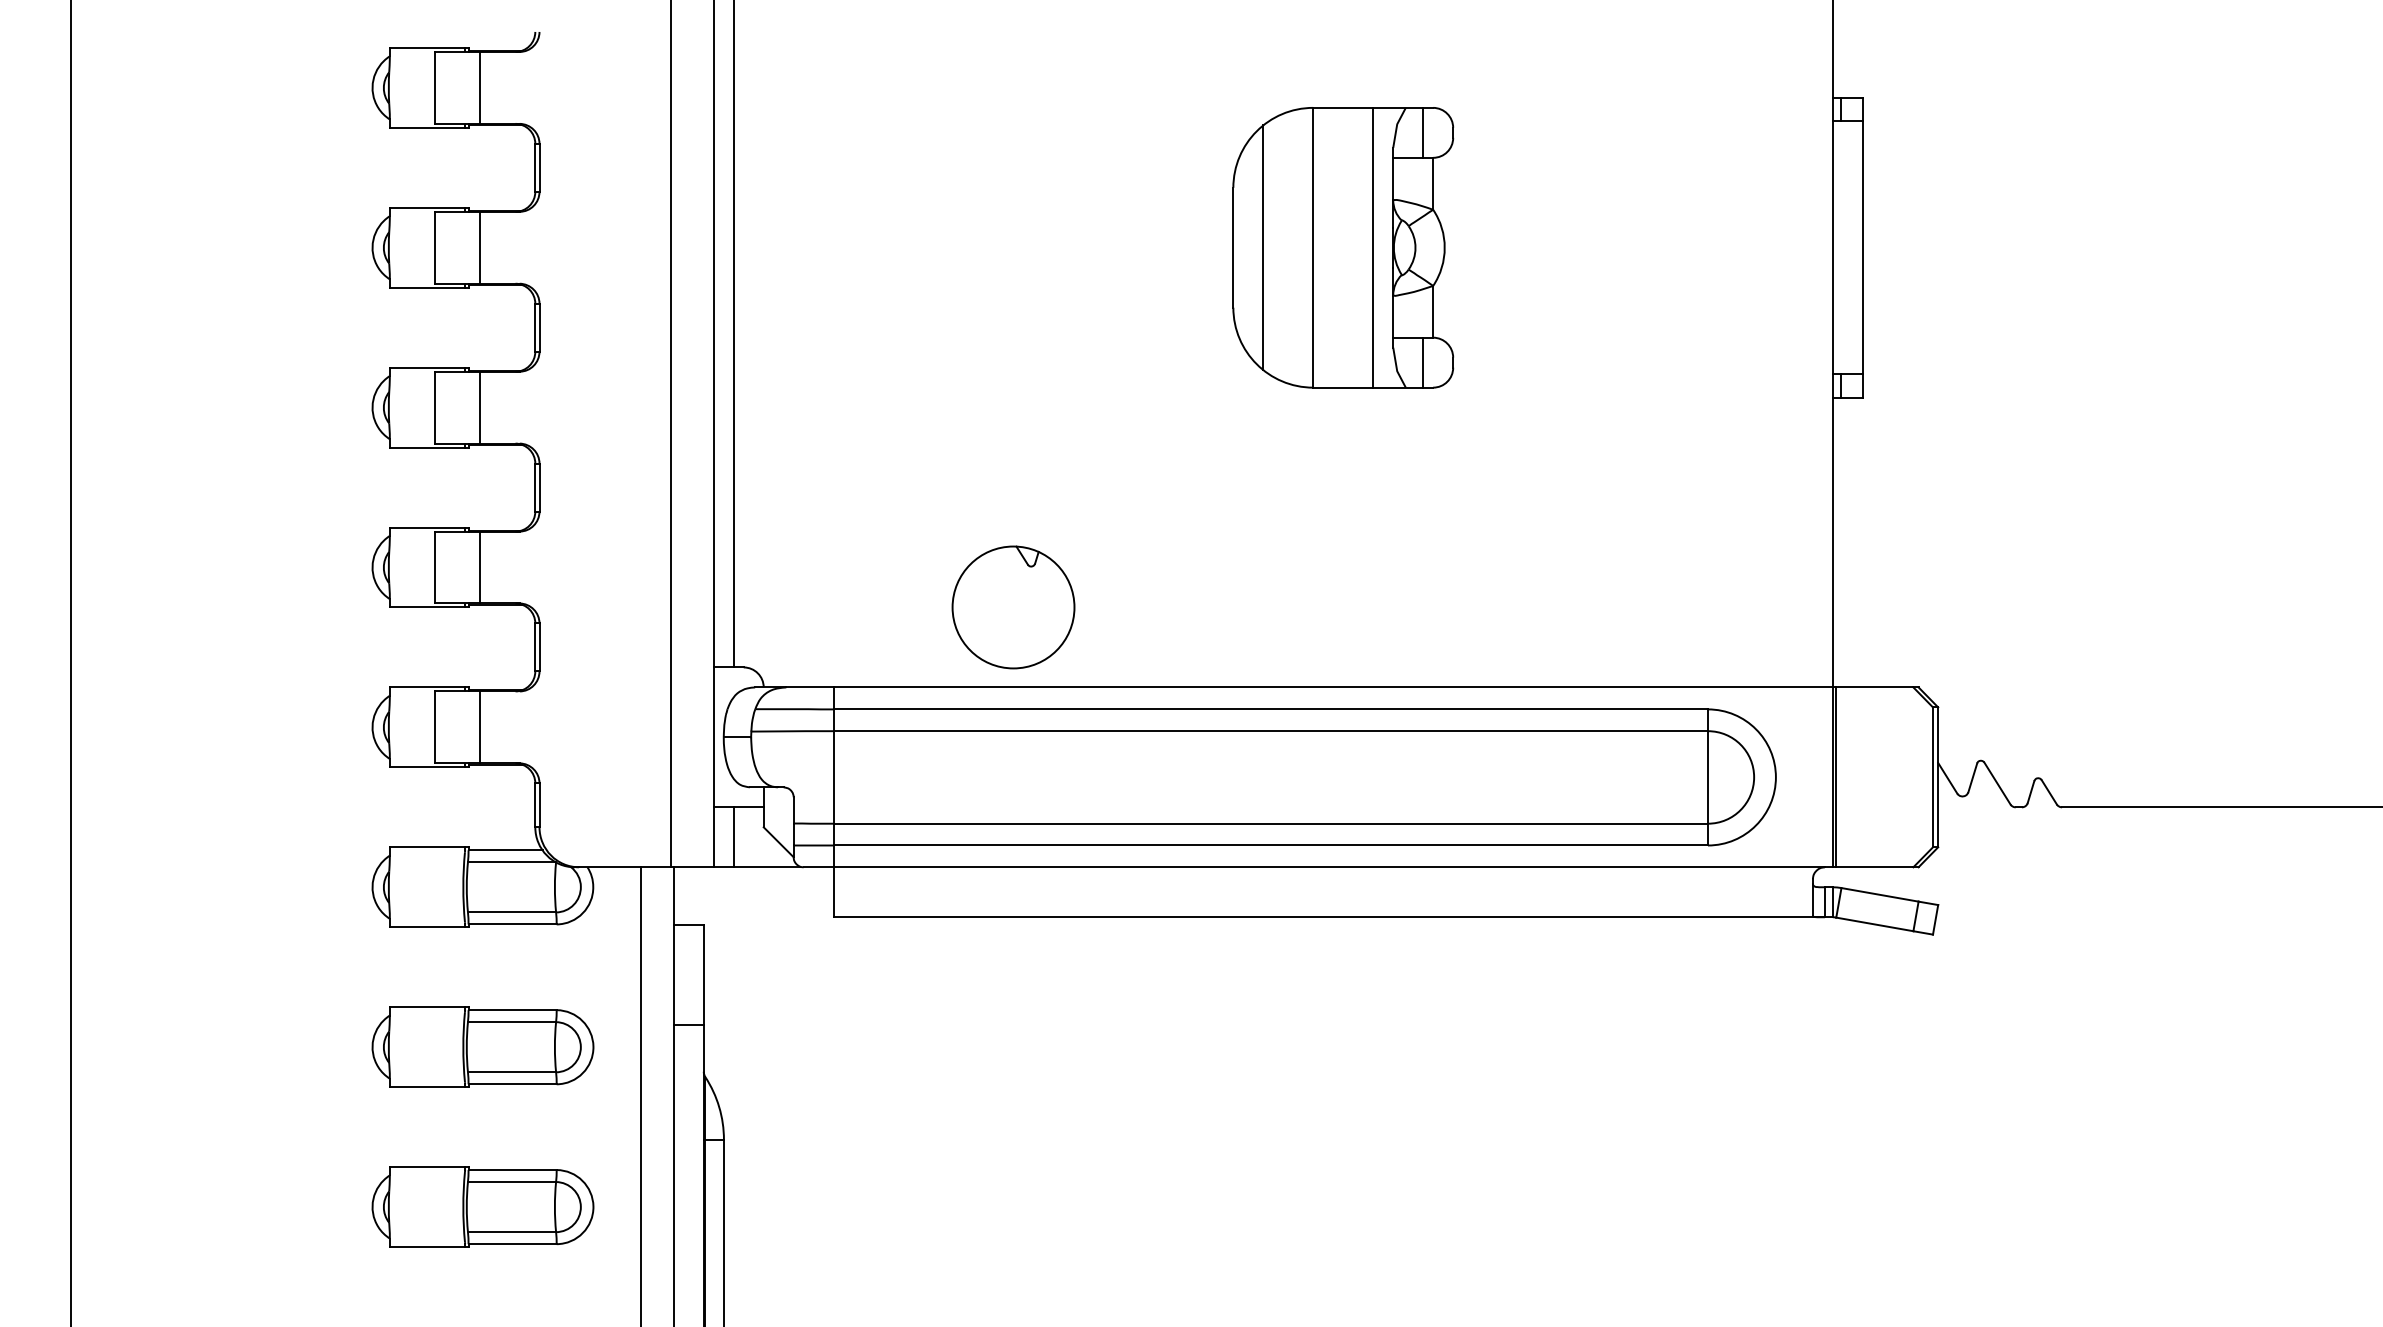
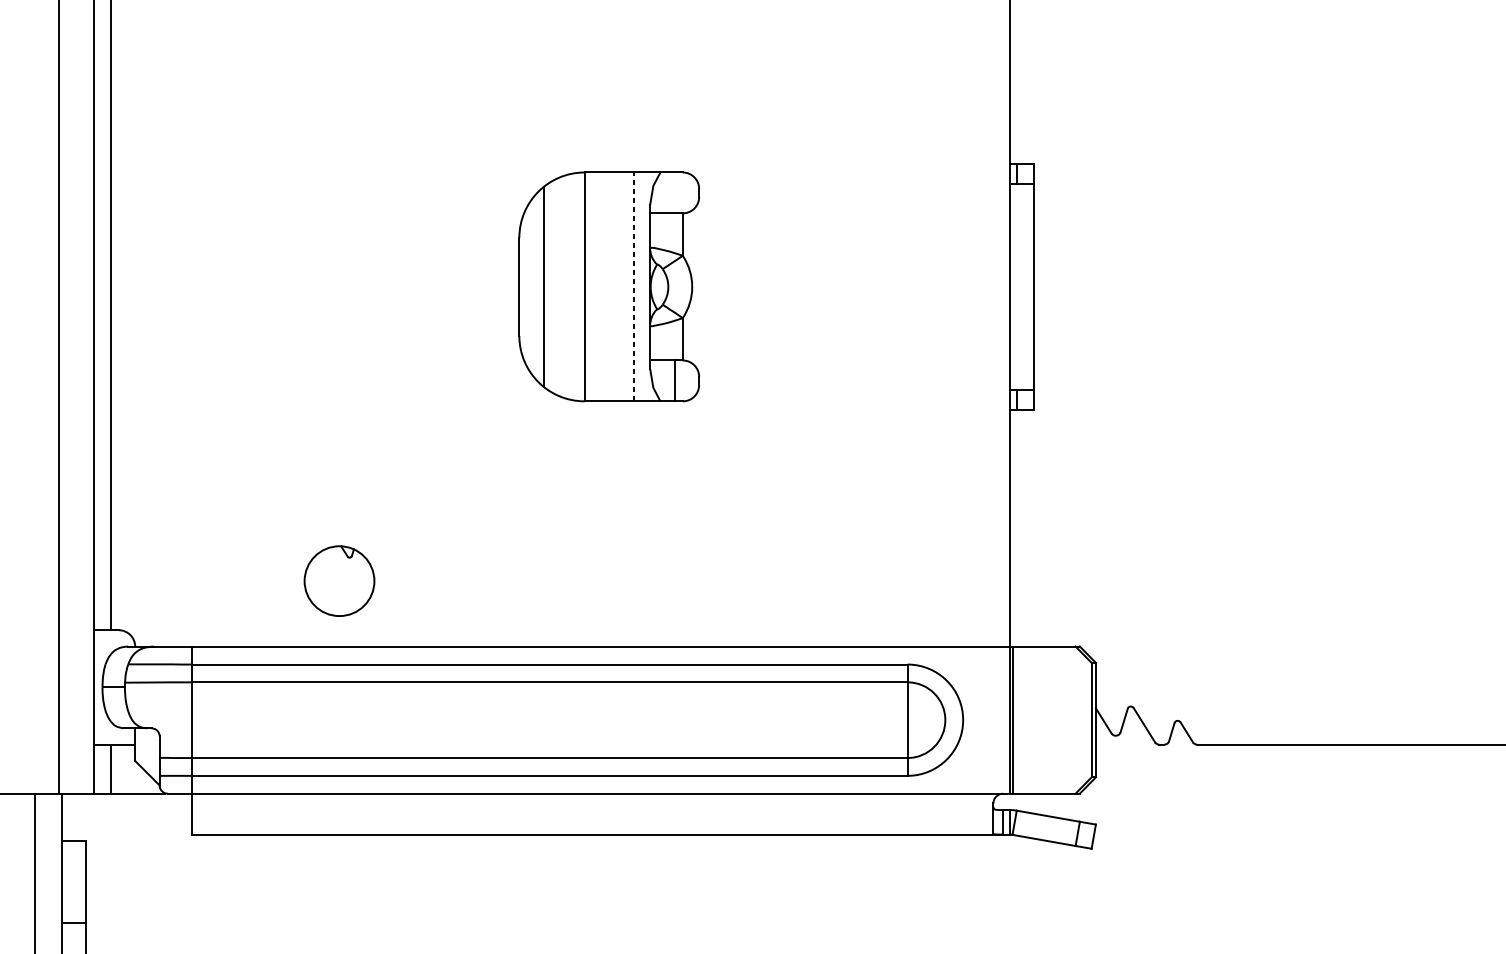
line: (1423, 132) -> (674, 192), removed
line: (1373, 247) -> (633, 286), solid -> dashed
part: (1013, 607) -> (339, 581), size x0.7

